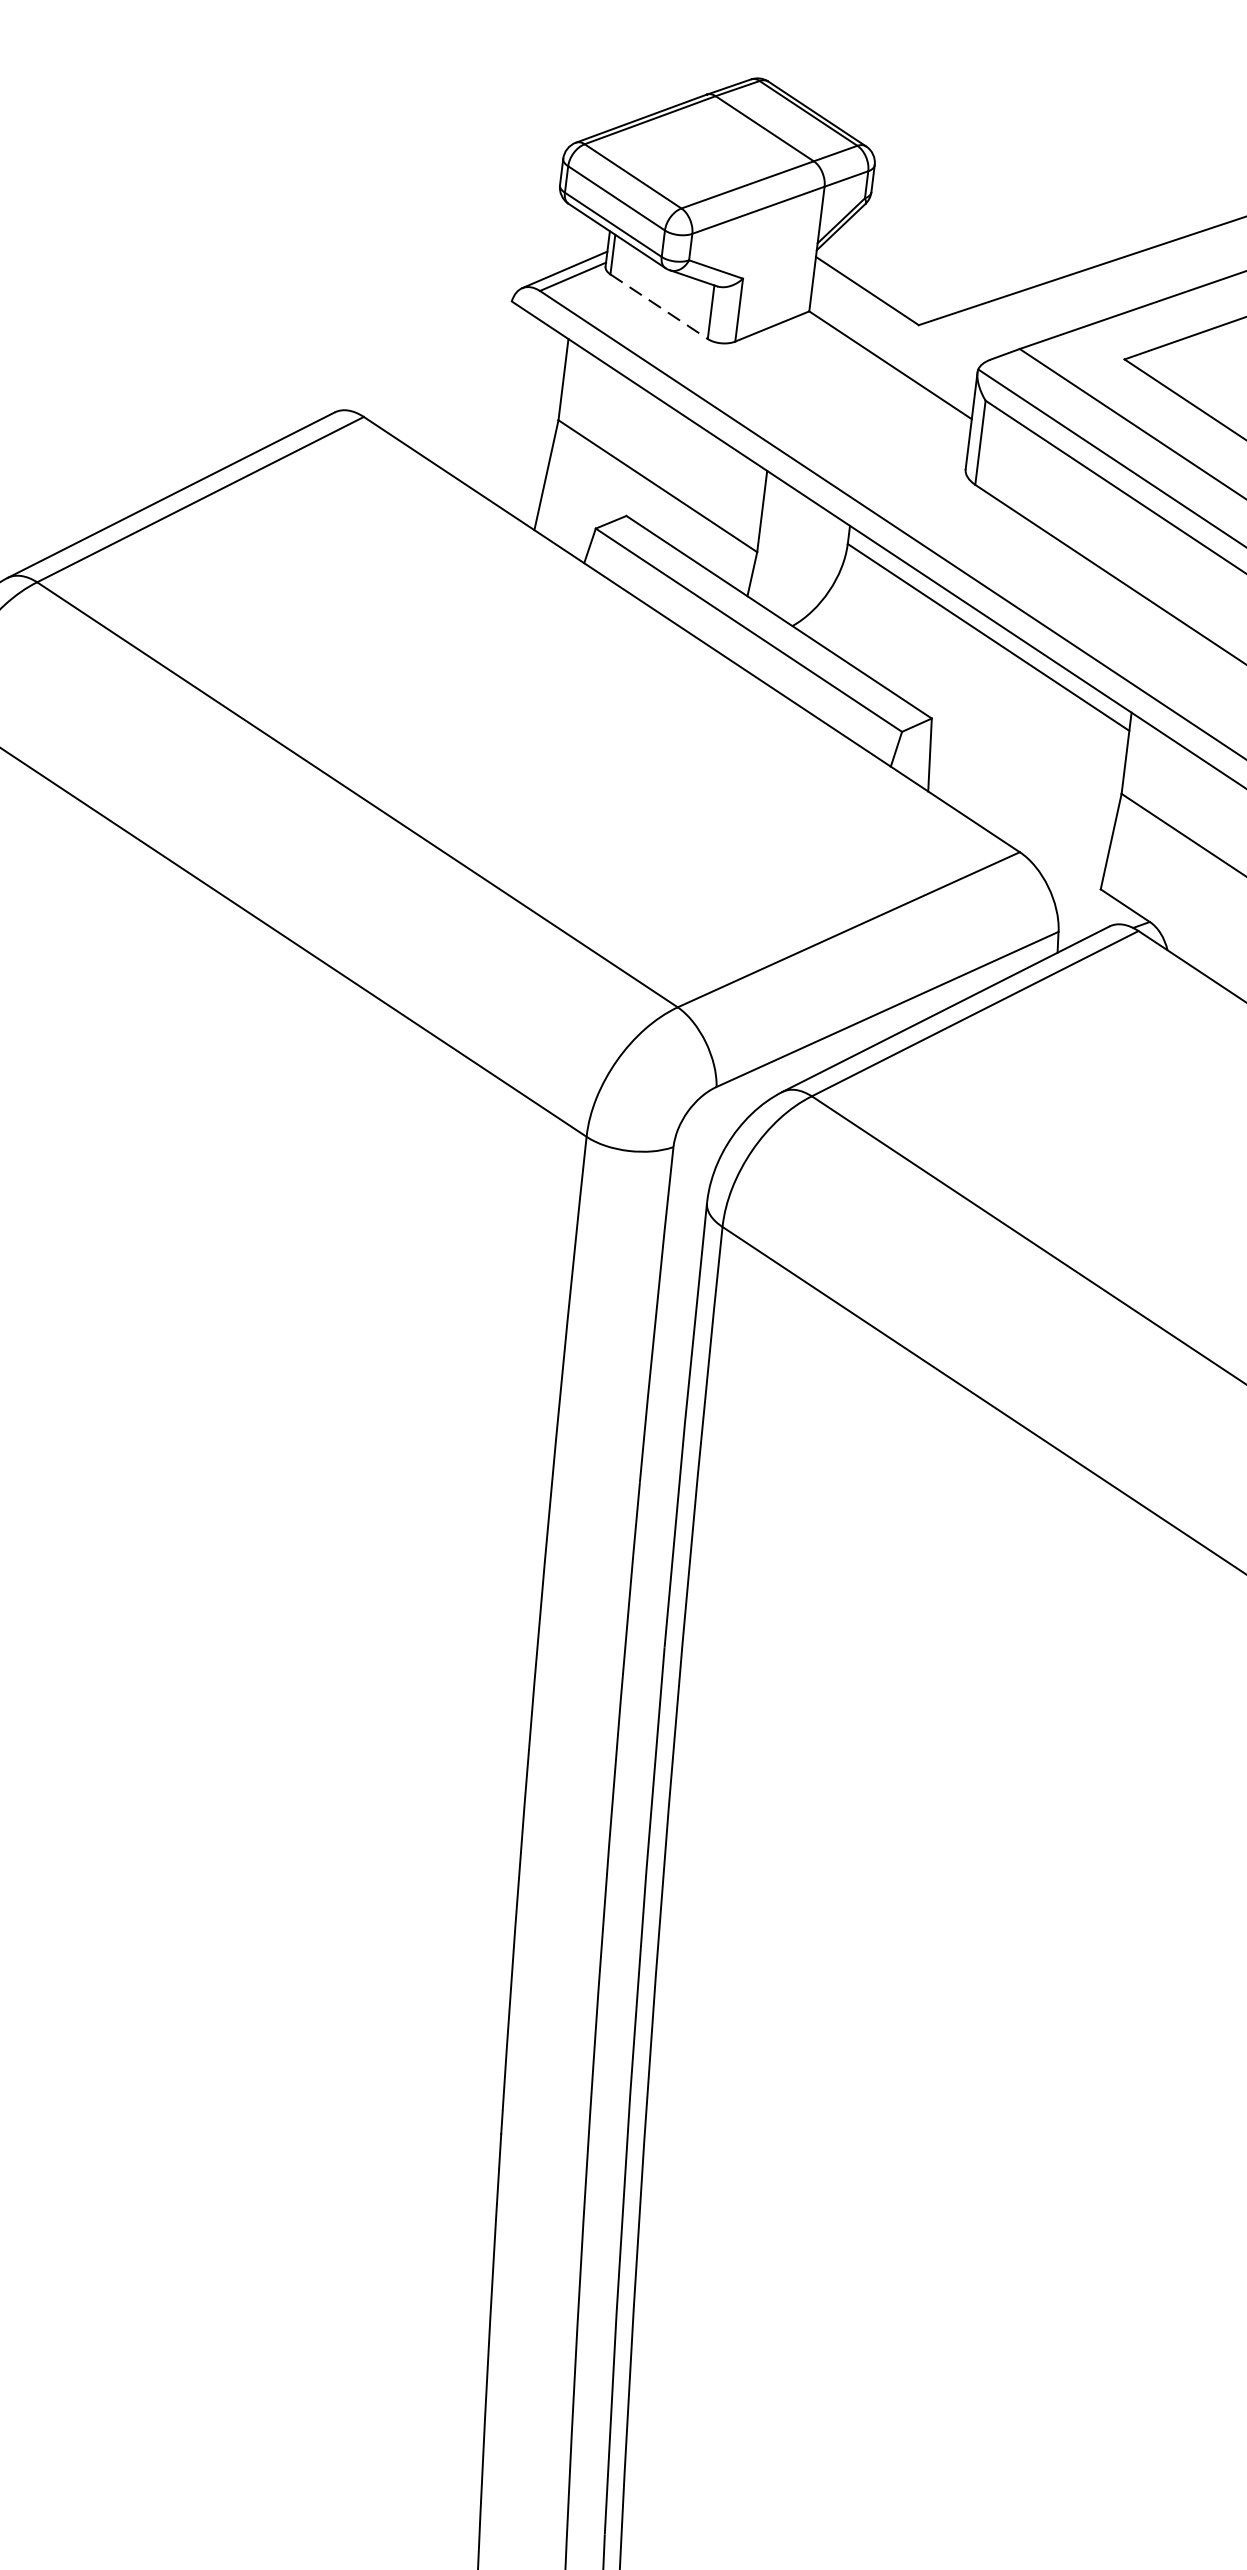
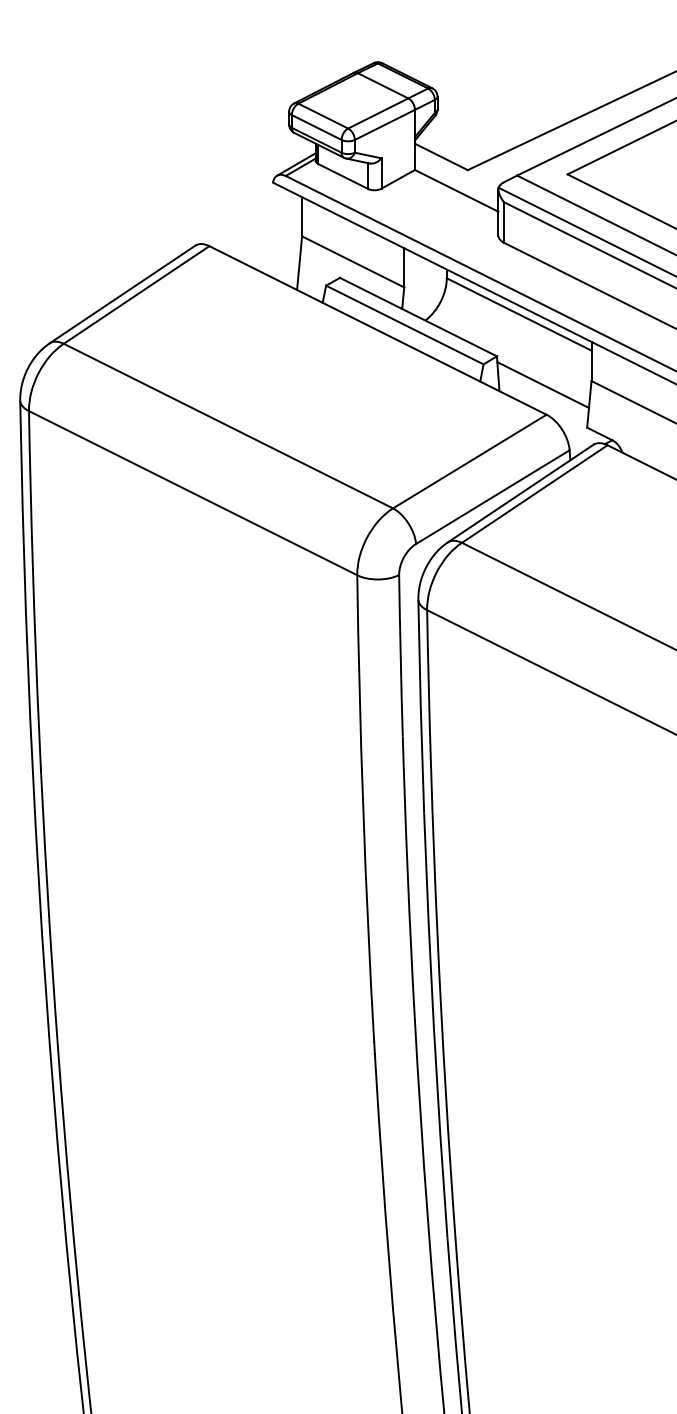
line: (659, 306) -> (343, 176), dashed -> solid
line: (1021, 788) -> (543, 384), added

